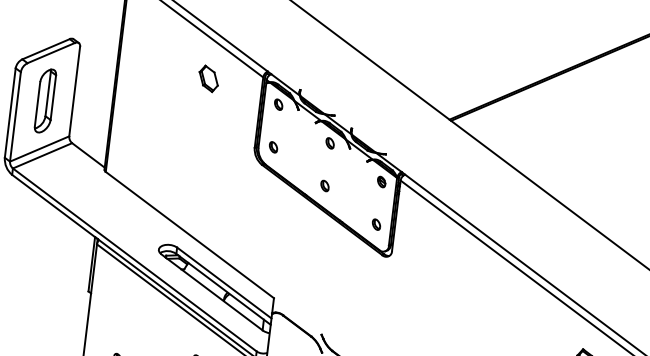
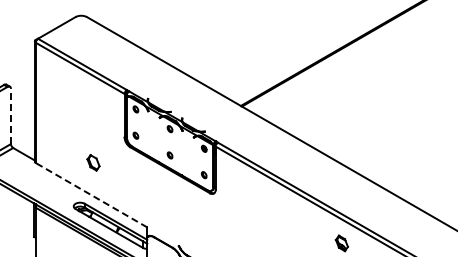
part: (208, 78) -> (93, 162), moved
line: (73, 91) -> (10, 116), solid -> dashed
line: (189, 233) -> (91, 194), solid -> dashed

